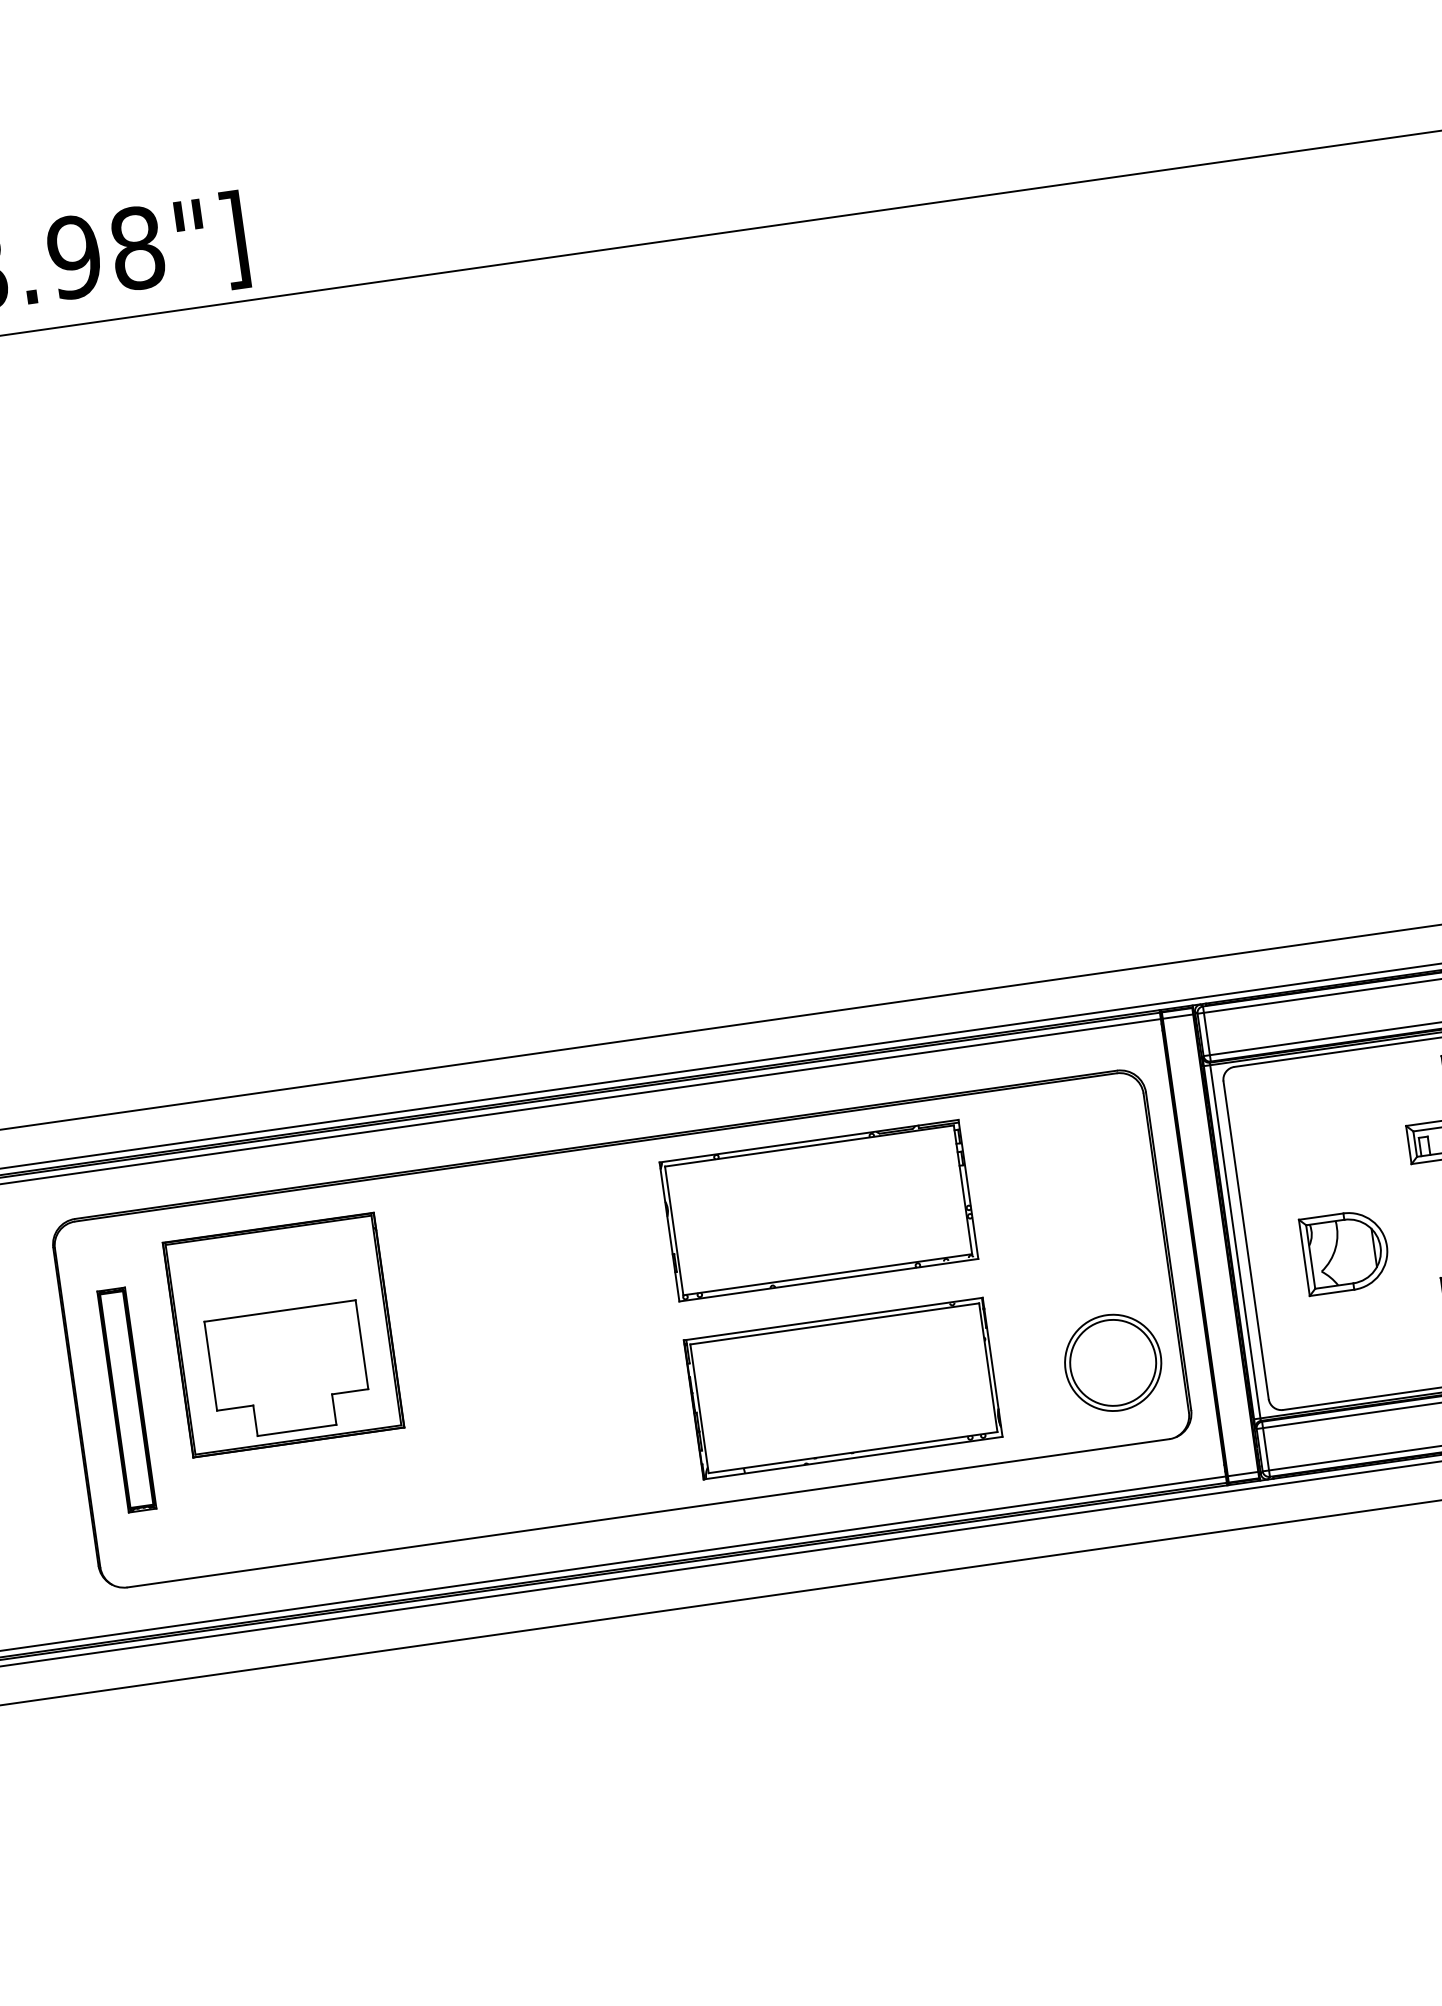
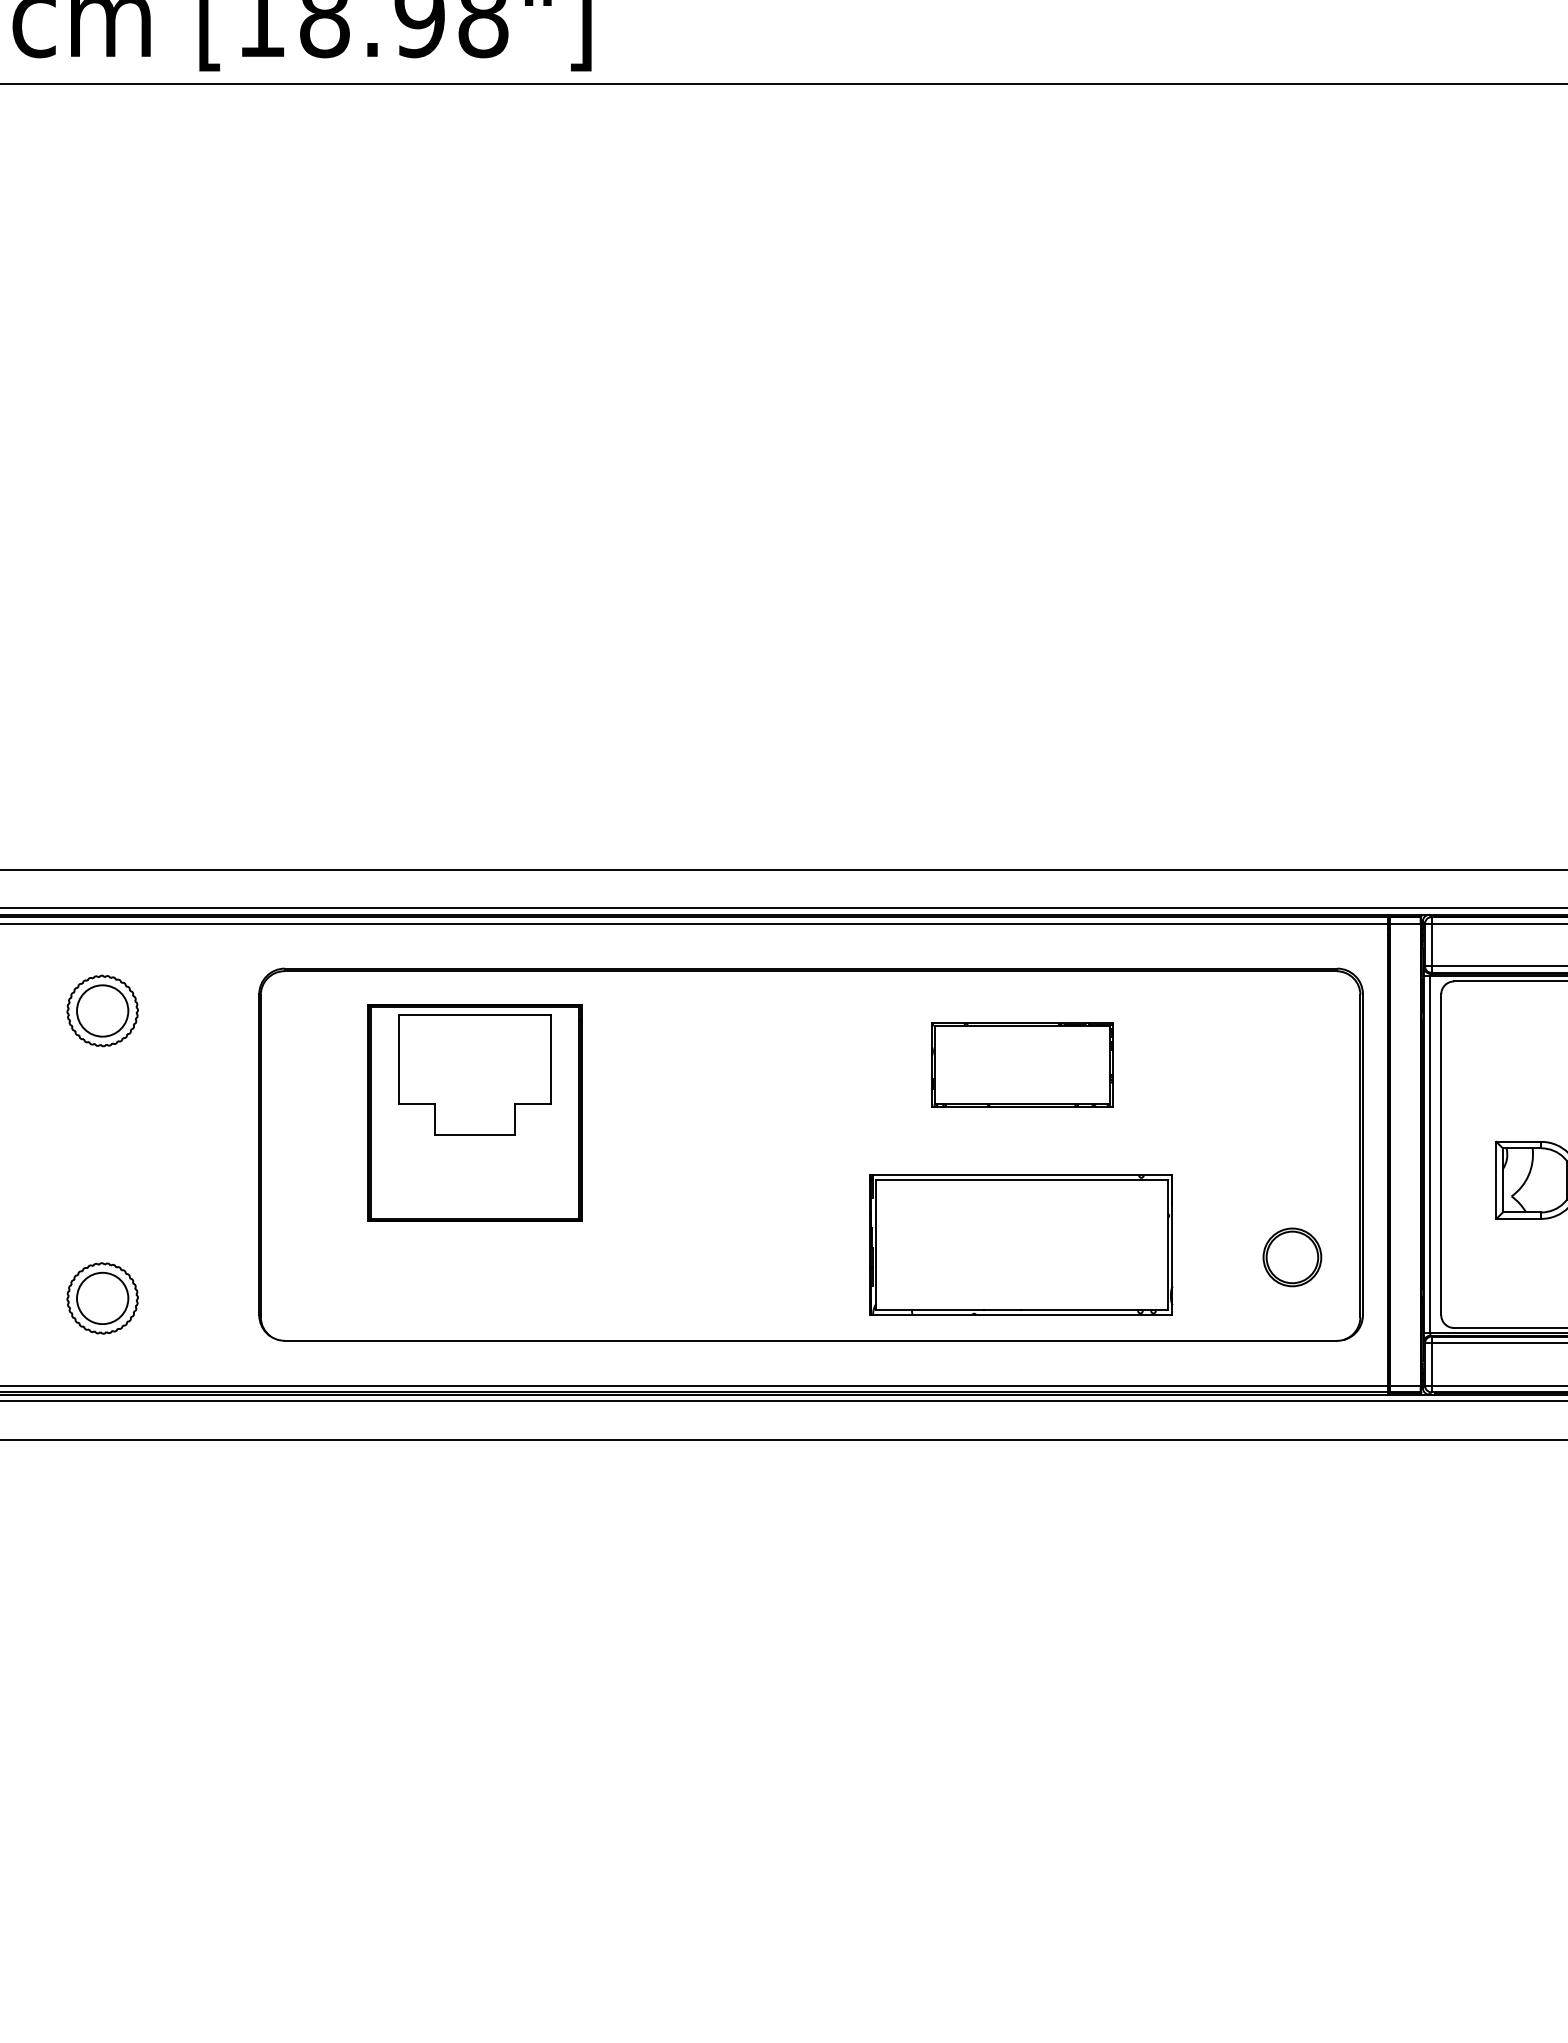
part: (818, 1209) -> (1022, 1064), size x0.6
part: (1113, 1362) -> (1292, 1257), size x0.6
part: (288, 1370) -> (474, 1074), moved
part: (126, 1400) -> (310, 1155), removed

